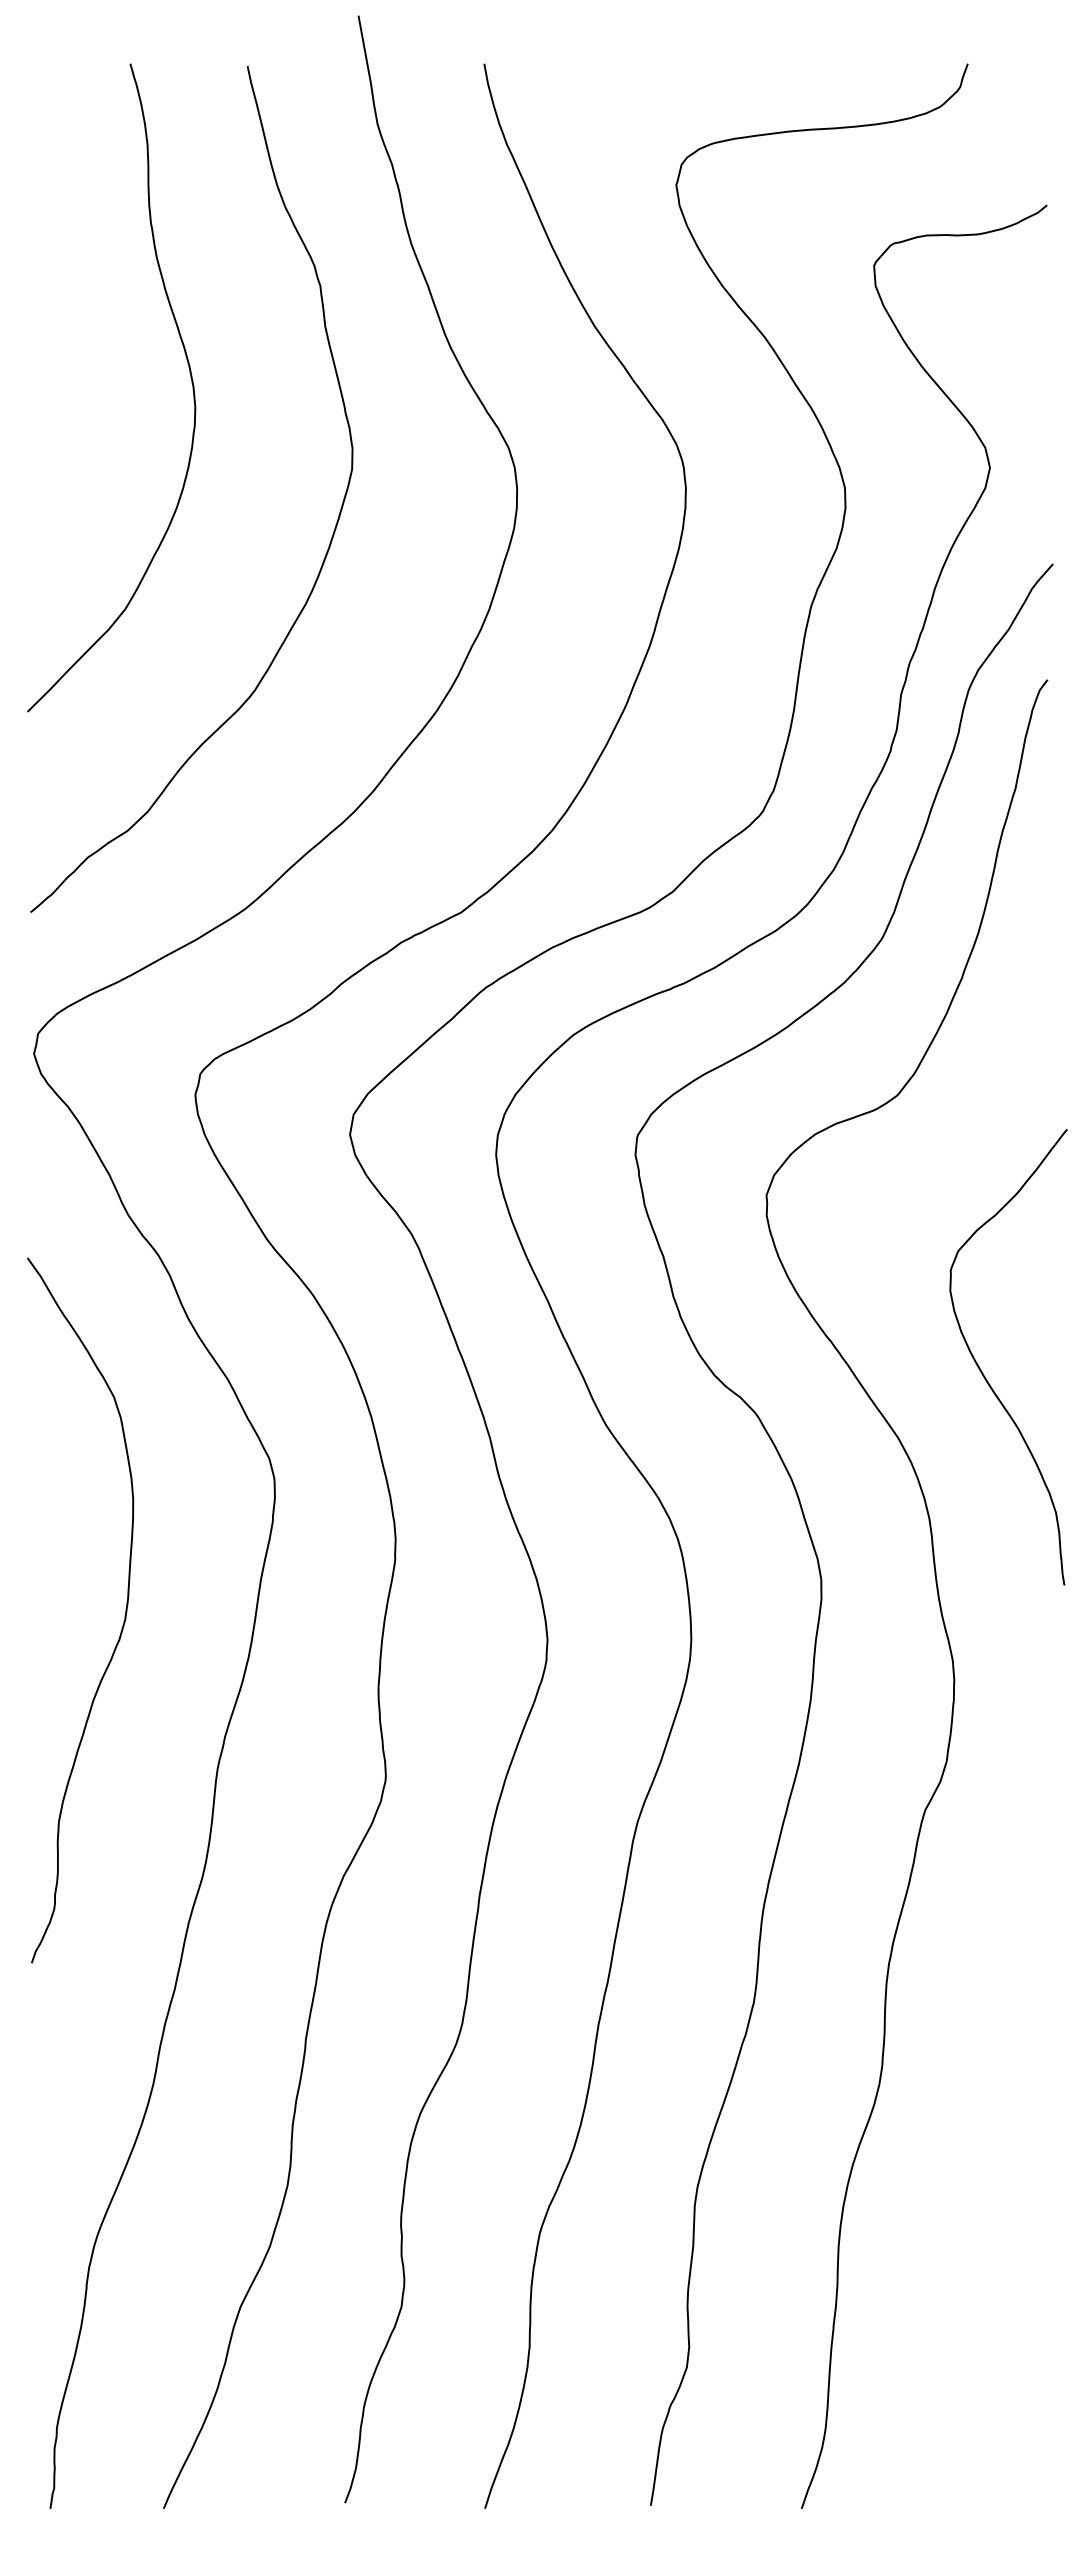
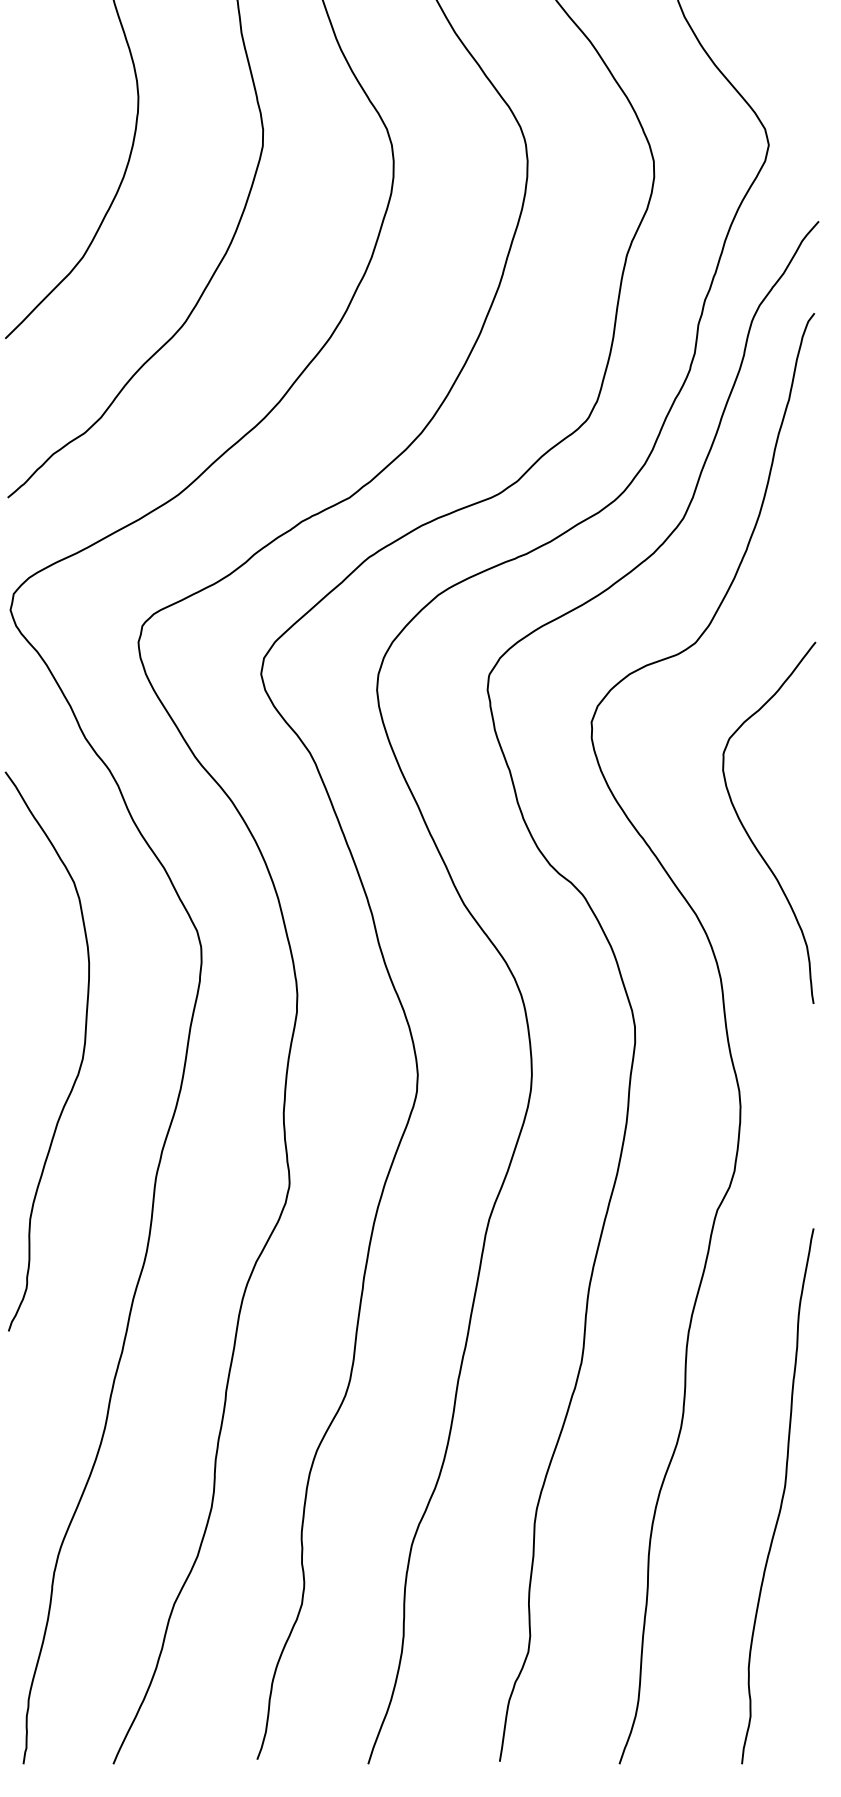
curve: (982, 1371) -> (748, 834), moved
curve: (1006, 2171) -> (781, 1496), added

